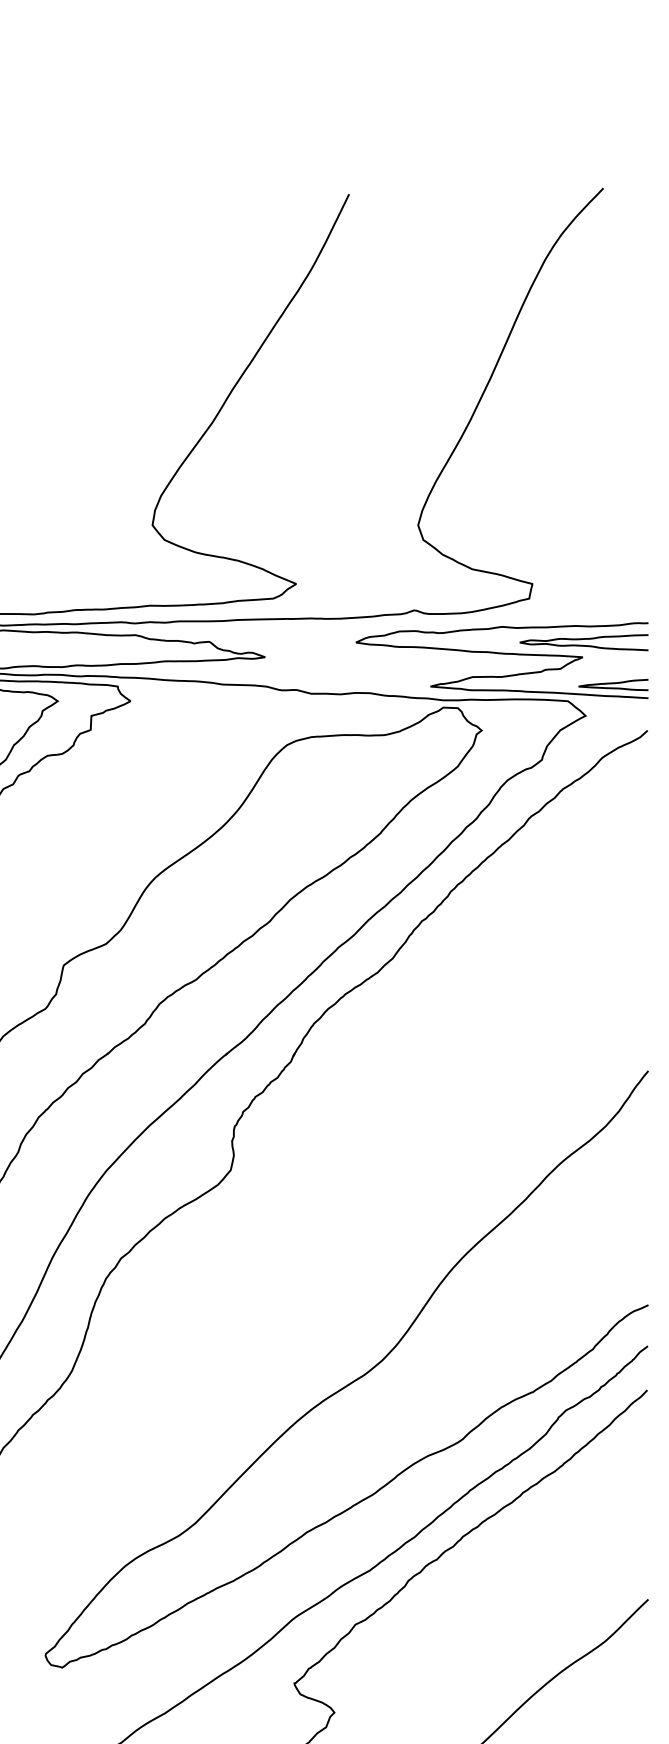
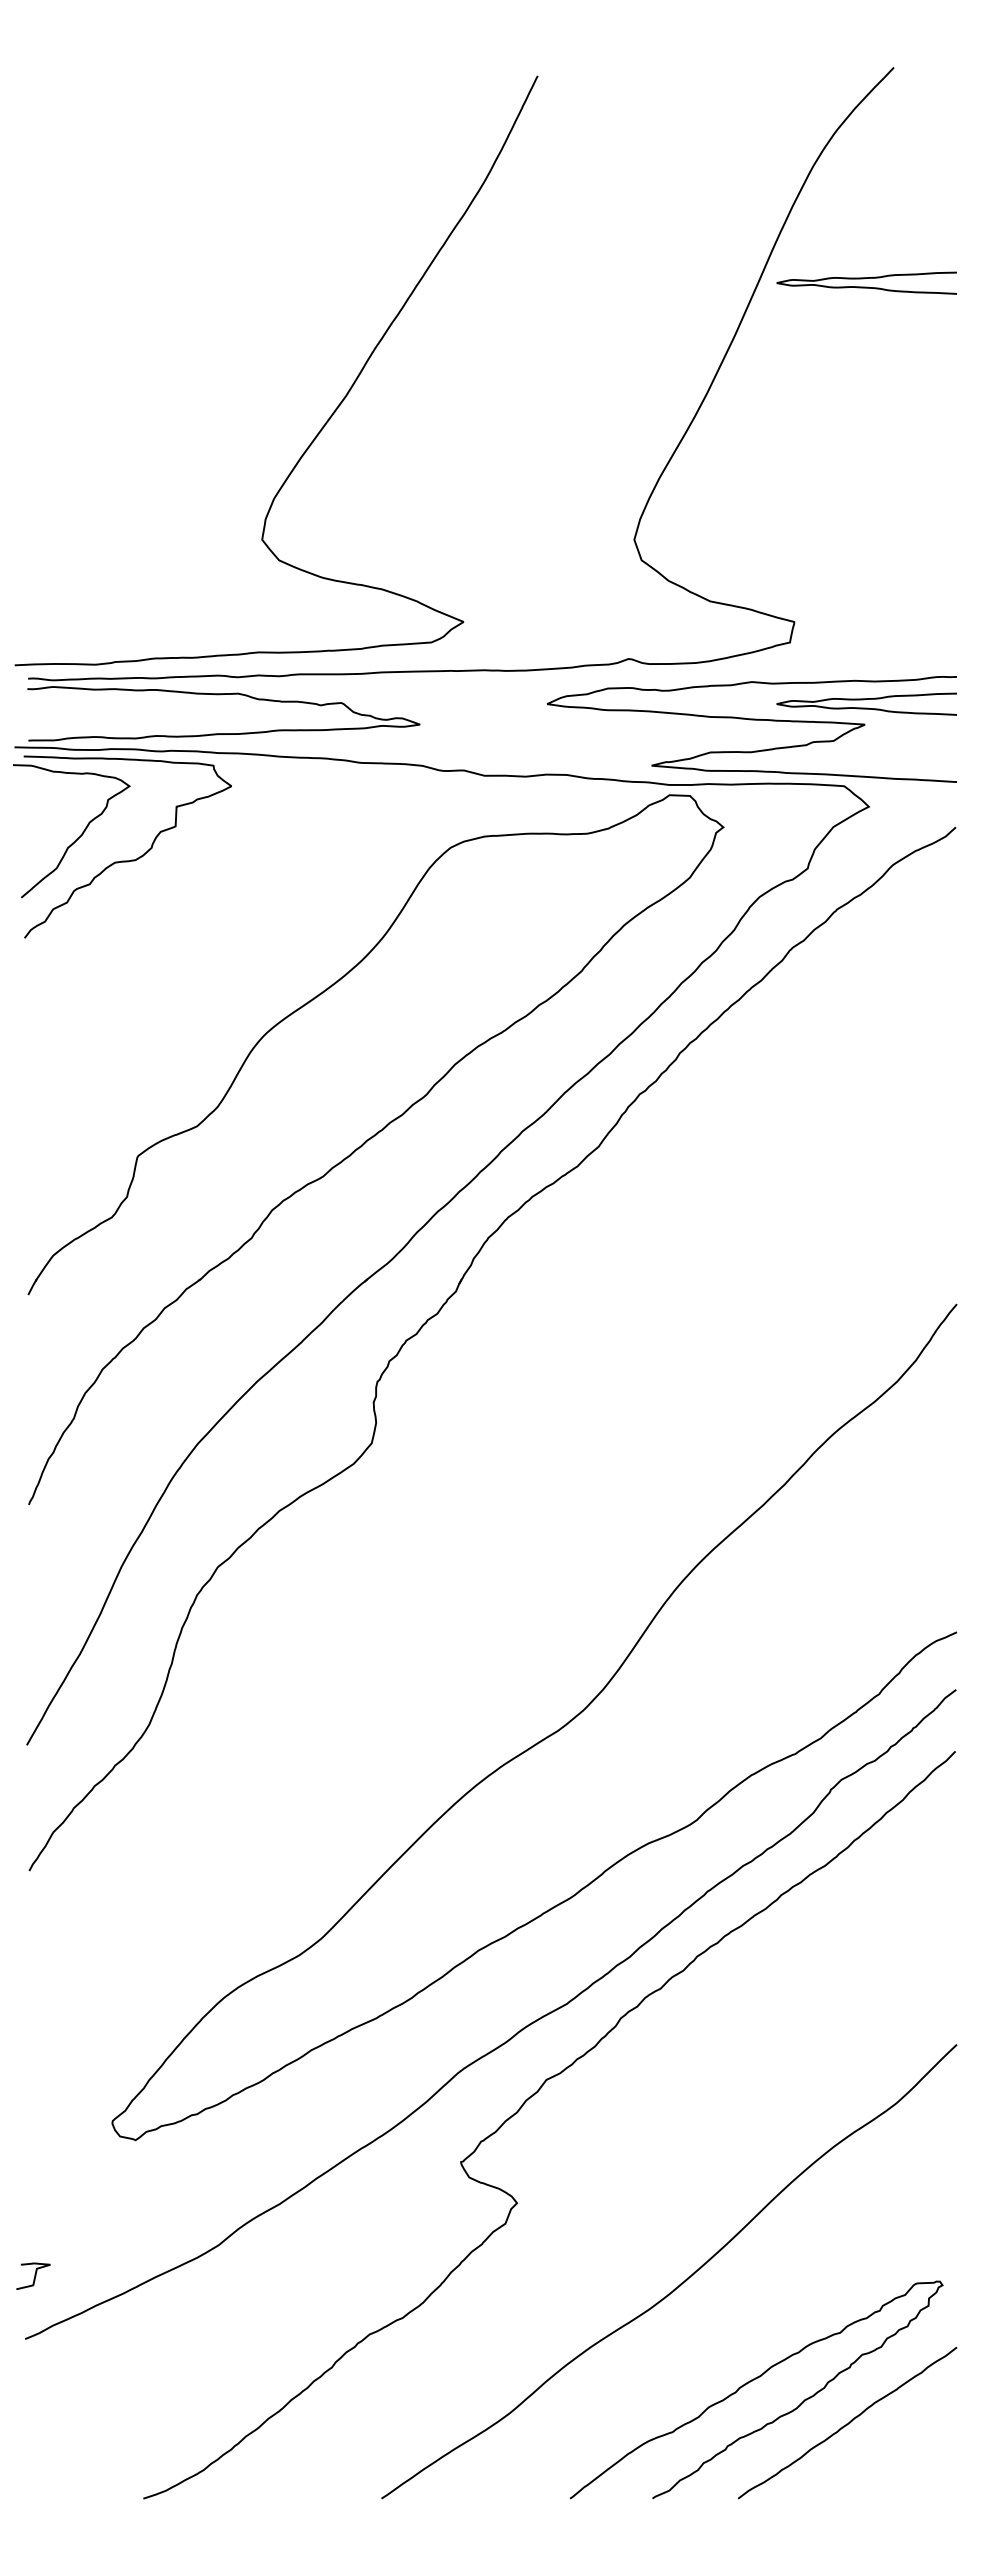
curve: (582, 339) -> (864, 279), added
curve: (612, 684) -> (906, 762), removed

